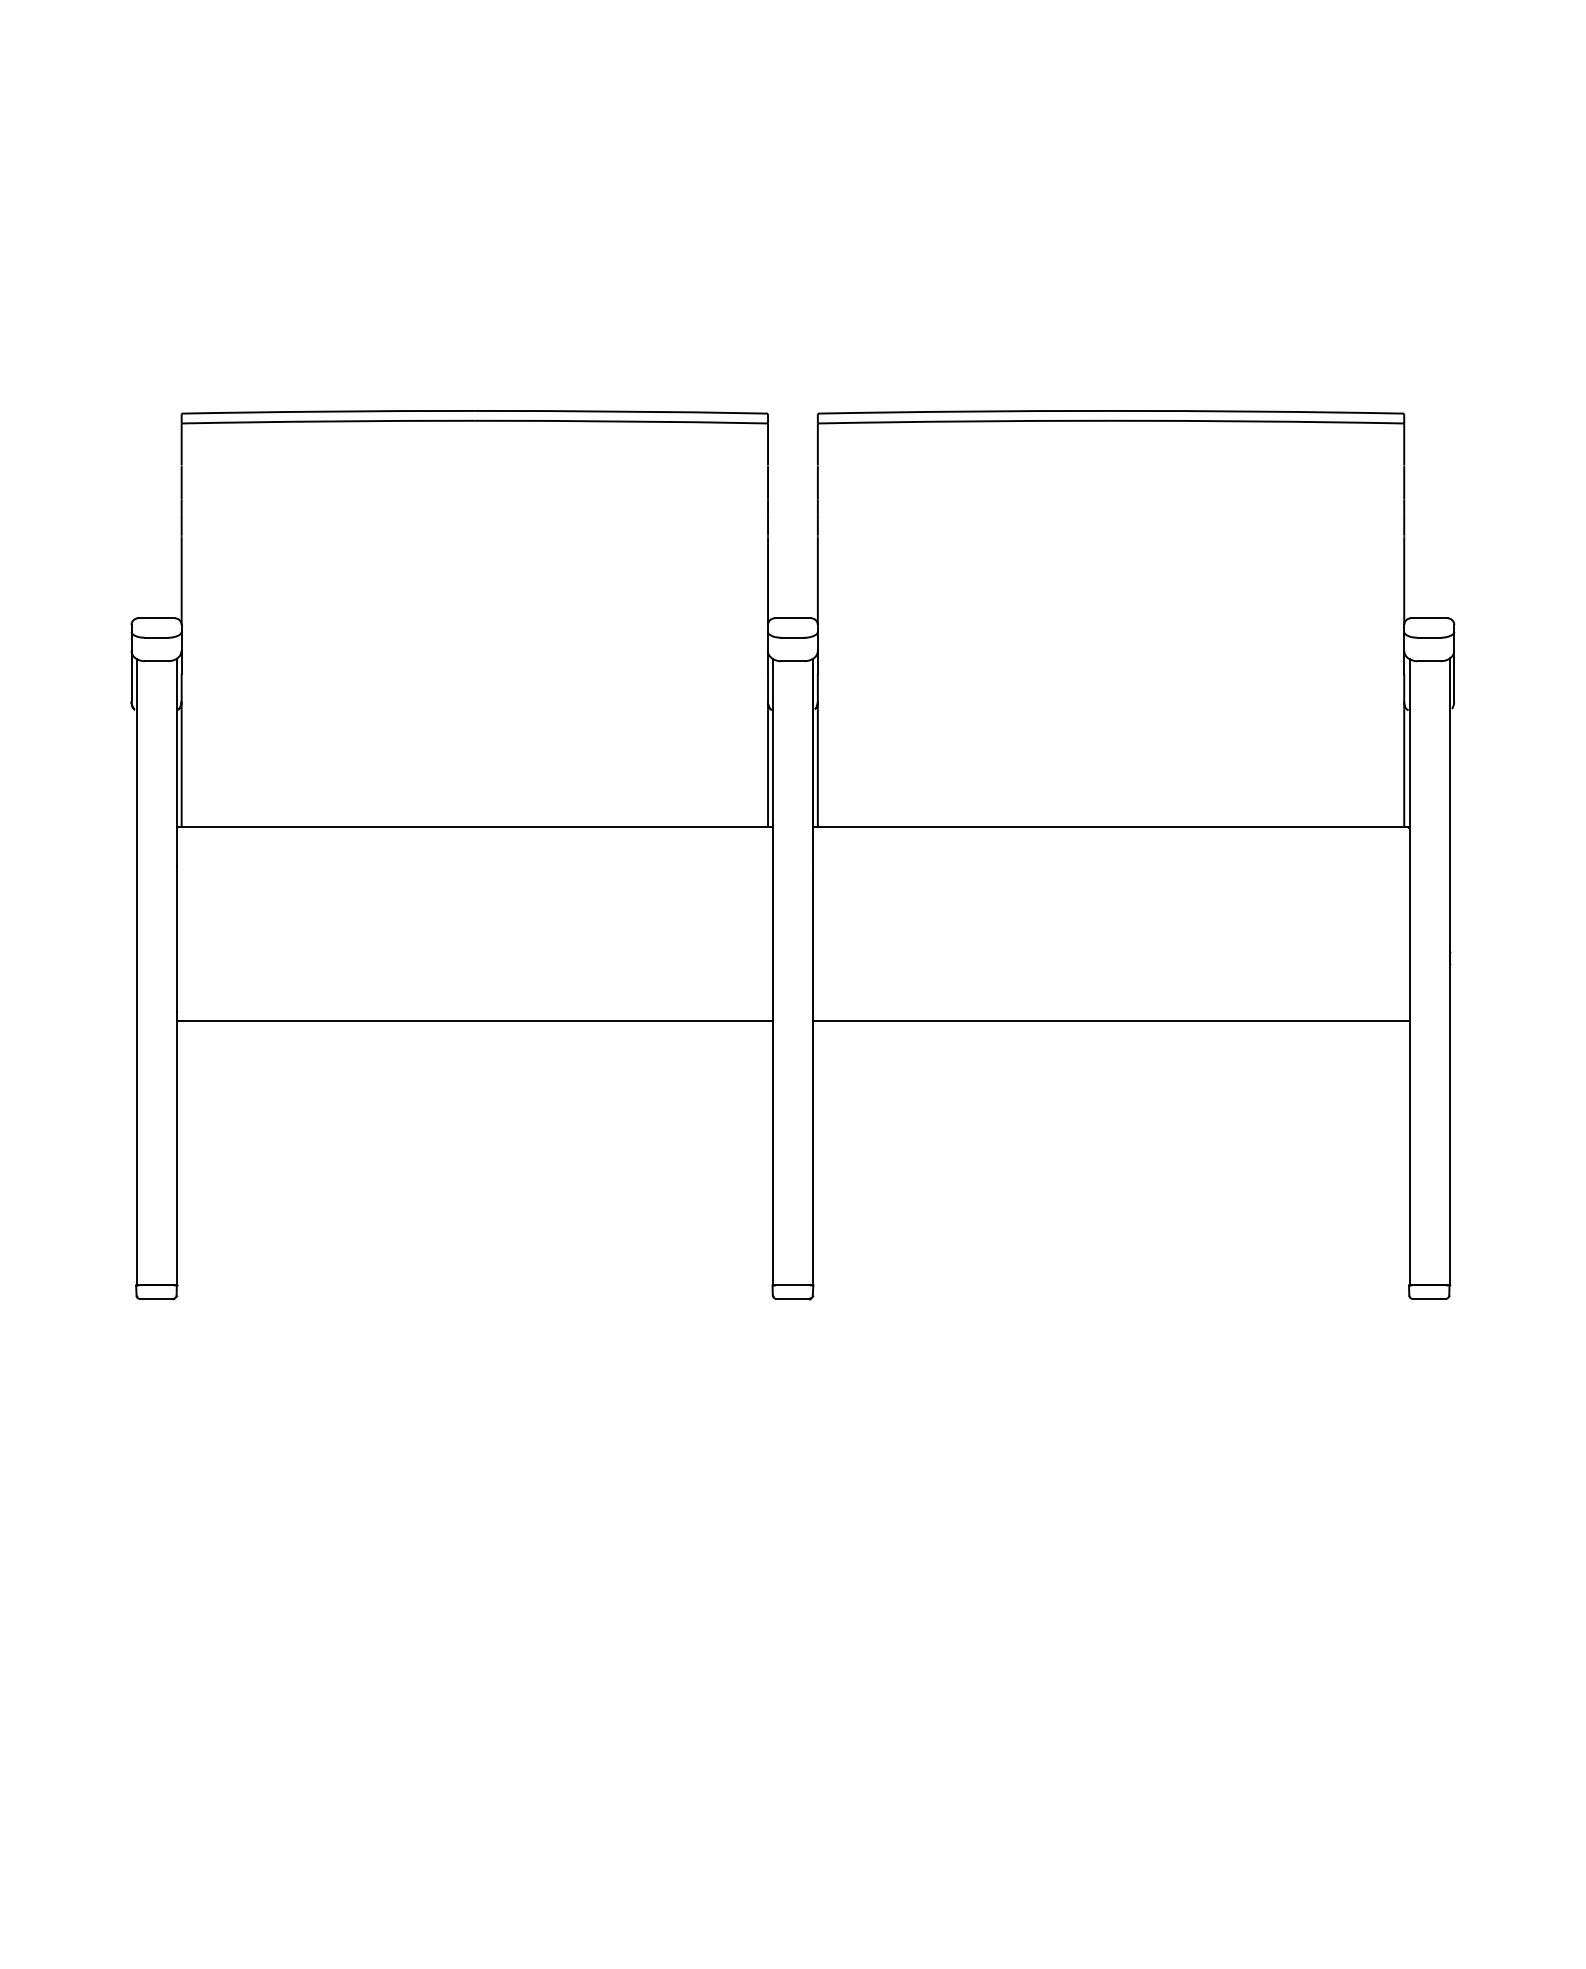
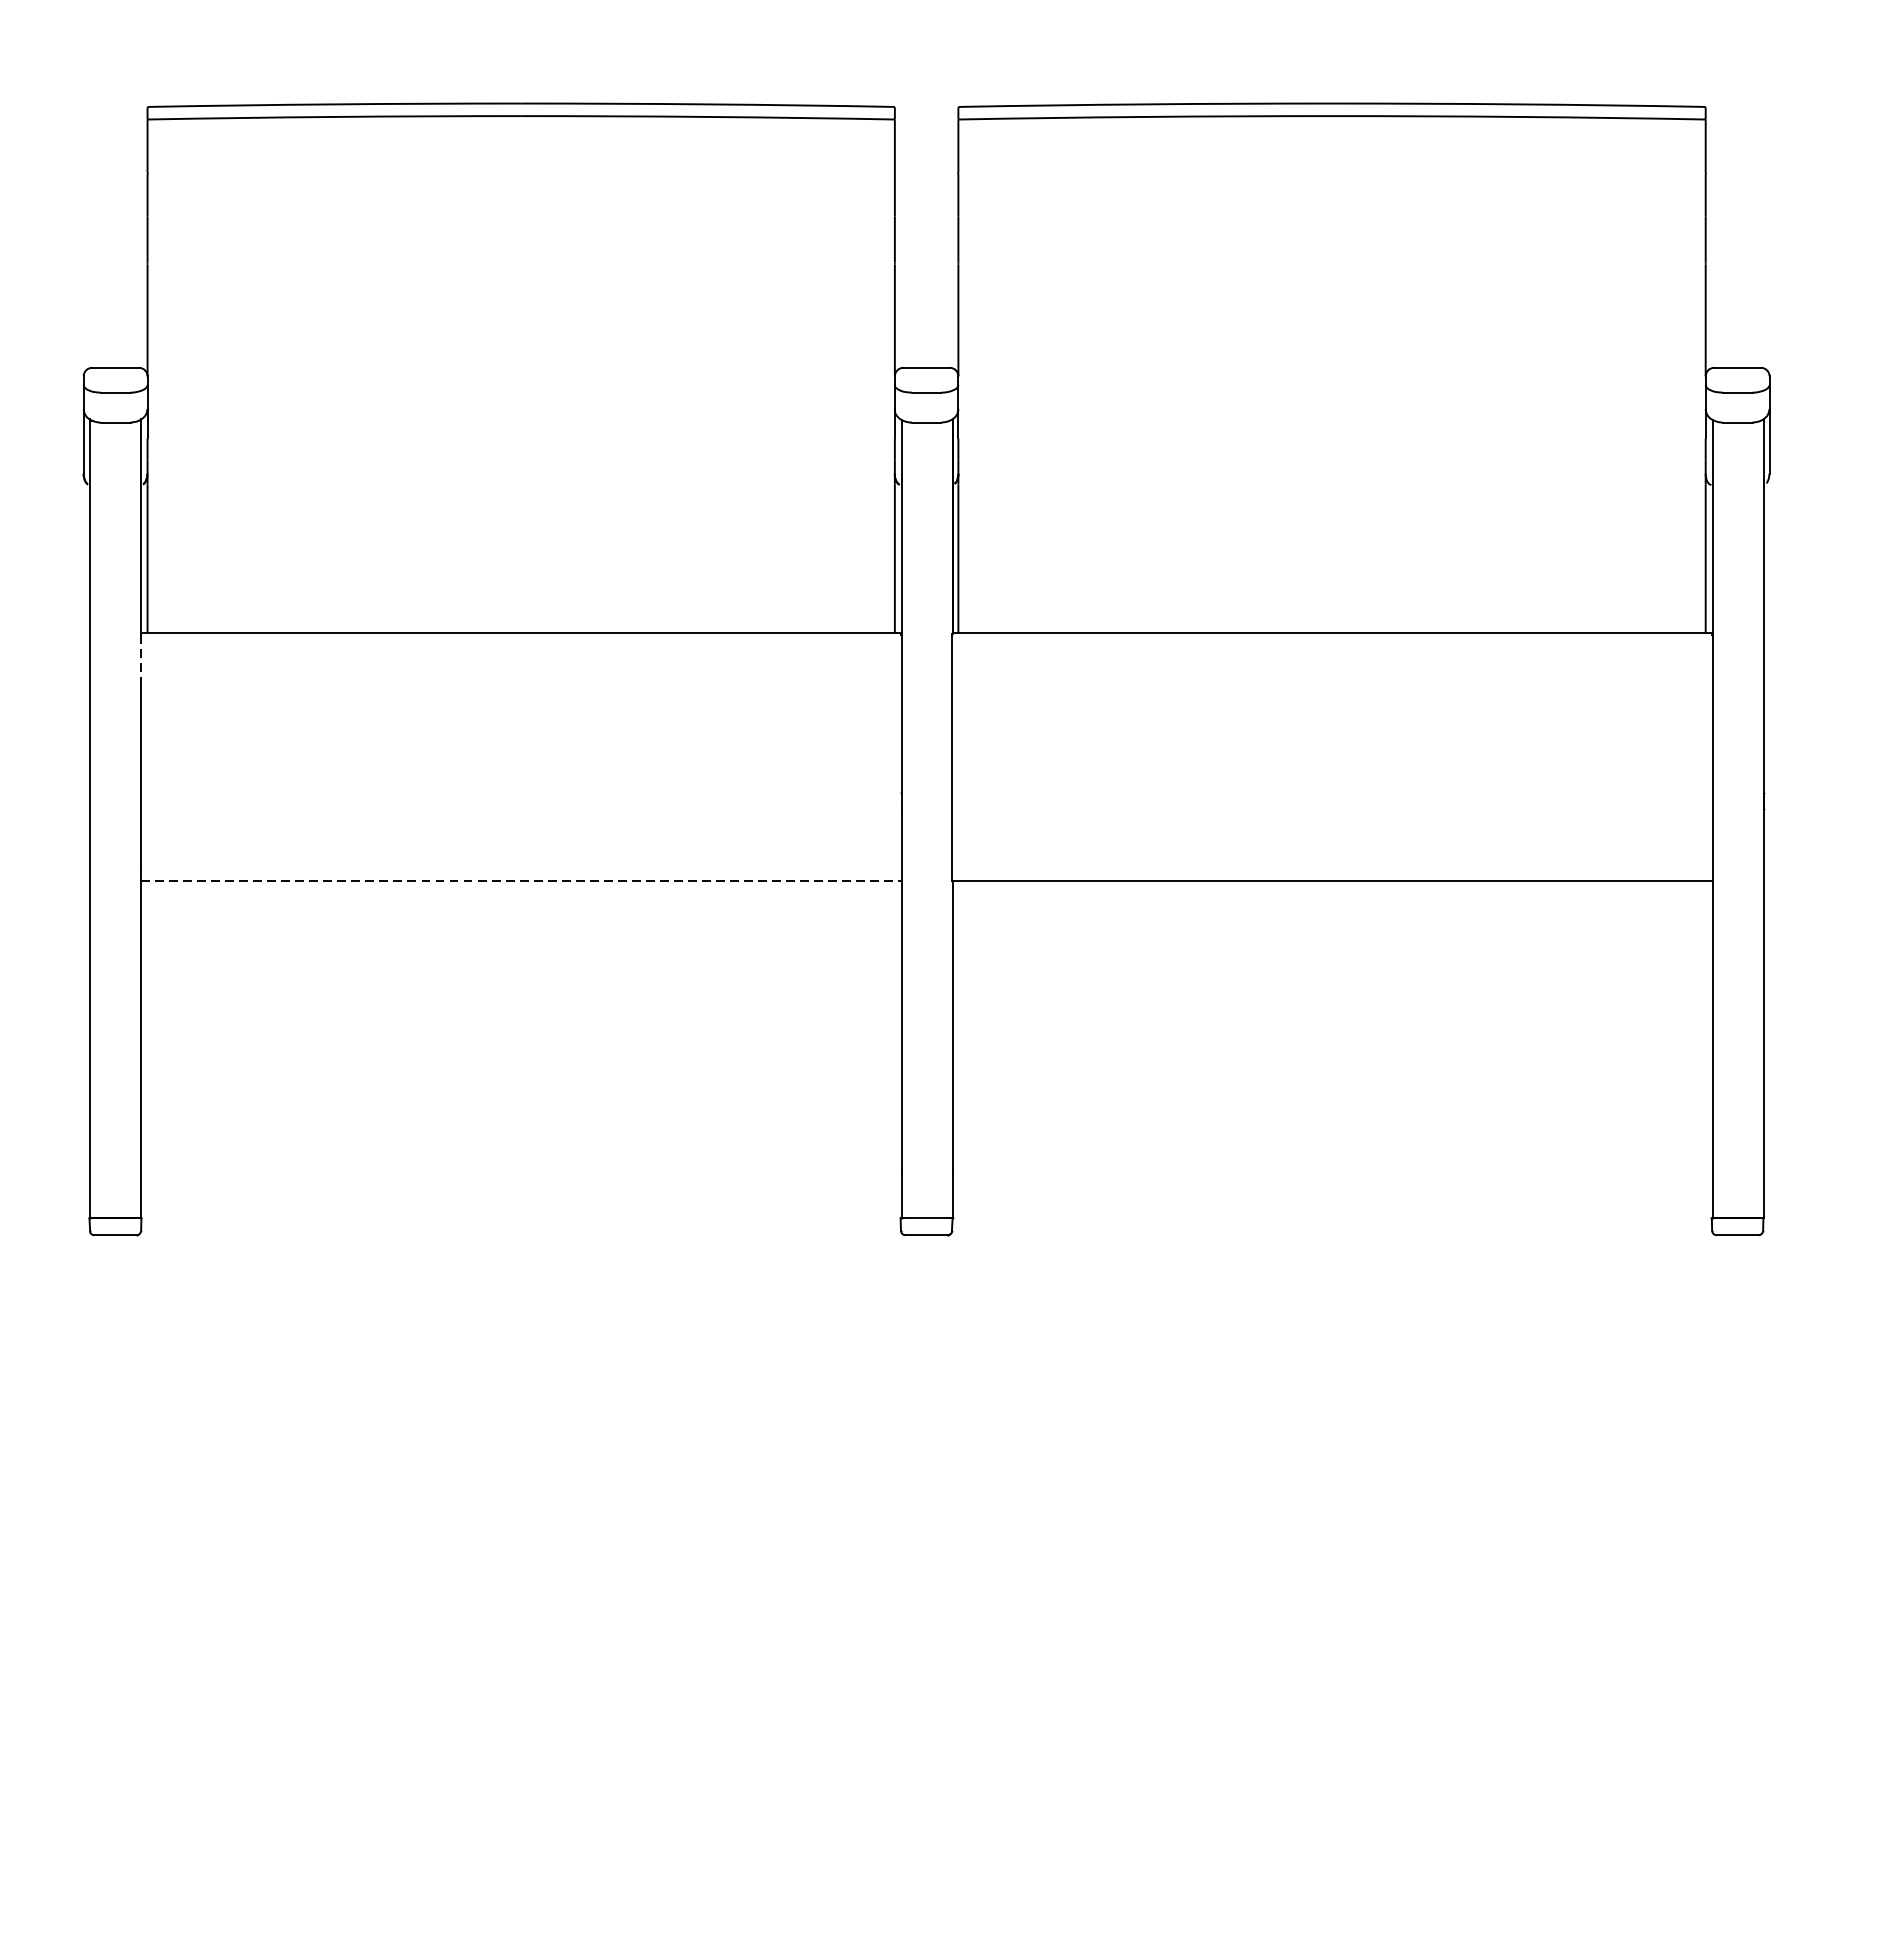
line: (176, 847) -> (140, 659), solid -> dashed
line: (475, 1021) -> (522, 881), solid -> dashed

